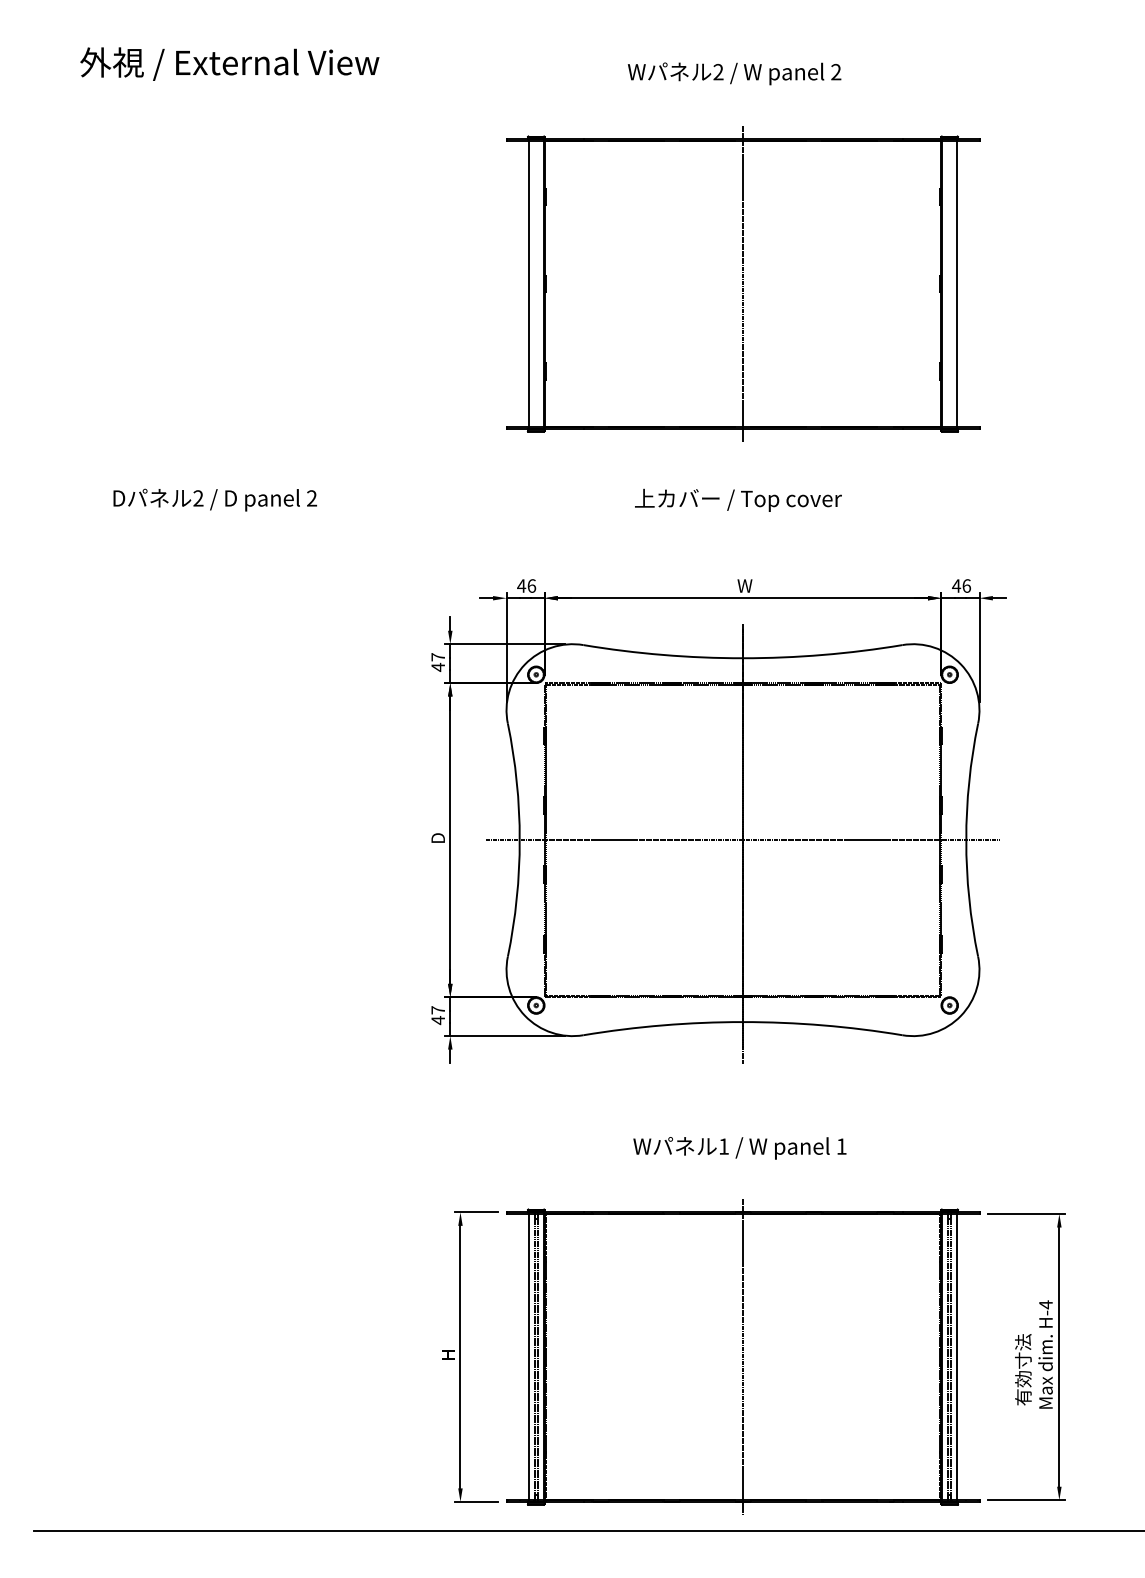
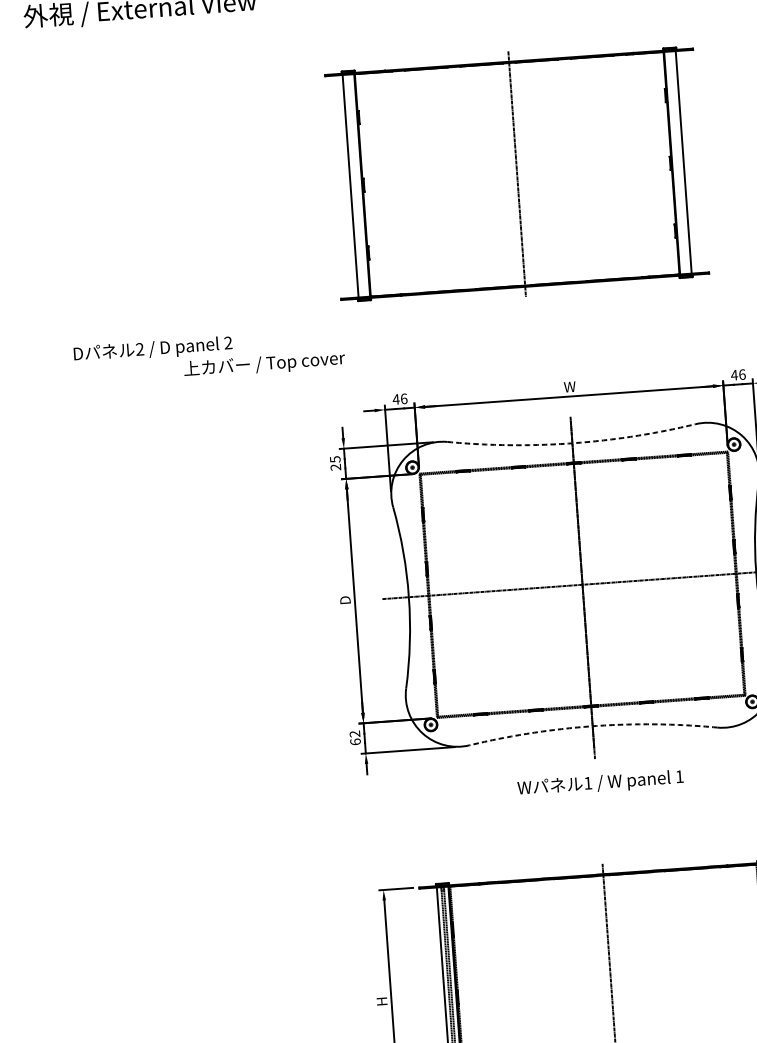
part: (743, 283) -> (517, 173), moved
text: (738, 499) -> (264, 363), moved
arc: (743, 658) -> (572, 443), solid -> dashed
text: (438, 662) -> (335, 463), 47 -> 25
text: (438, 1015) -> (355, 738), 47 -> 62
arc: (743, 1022) -> (593, 726), solid -> dashed
text: (739, 1148) -> (600, 783), moved

